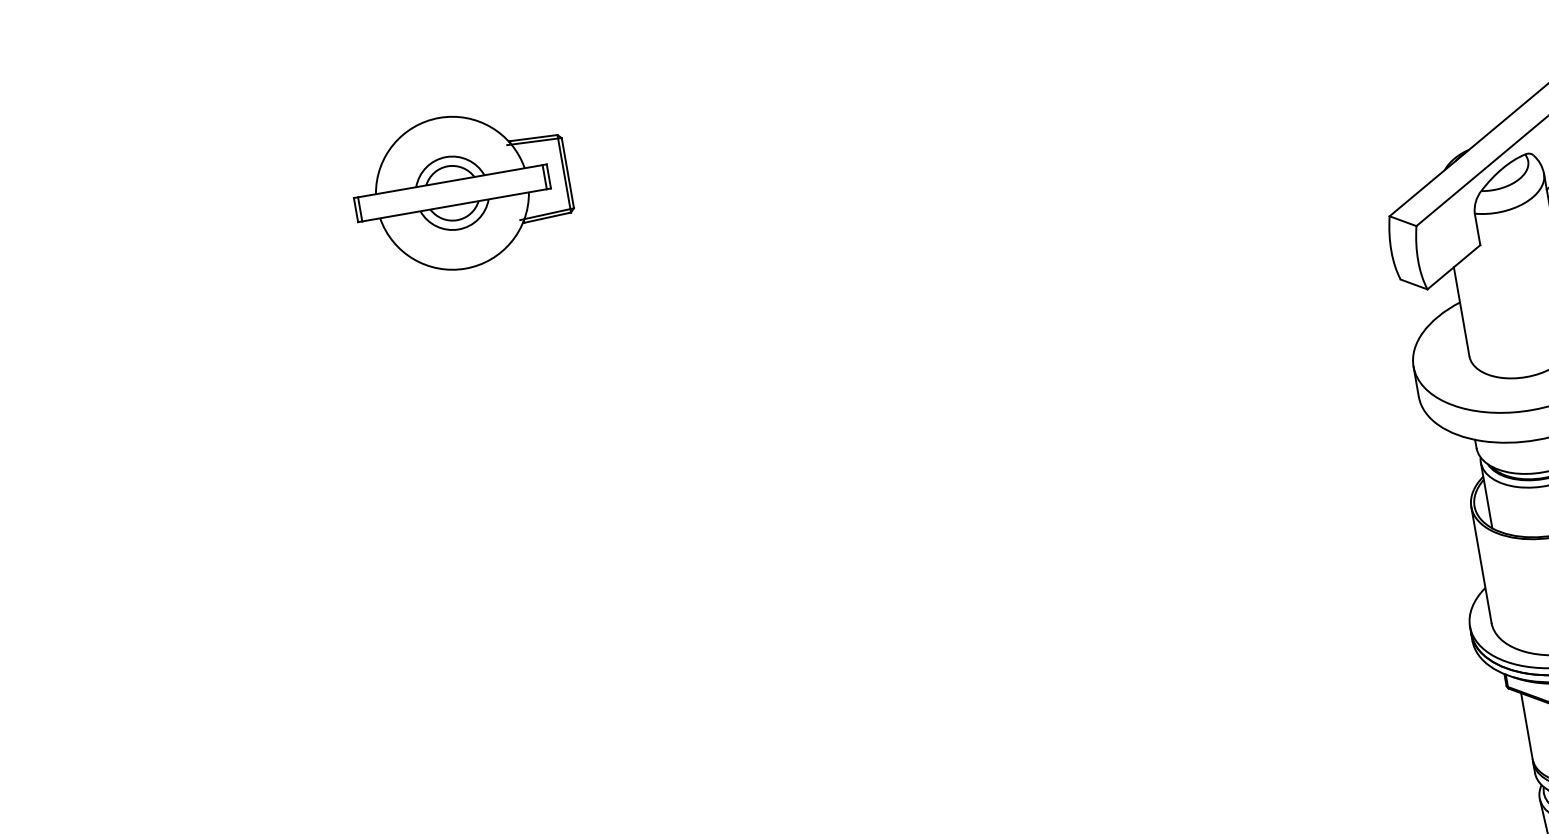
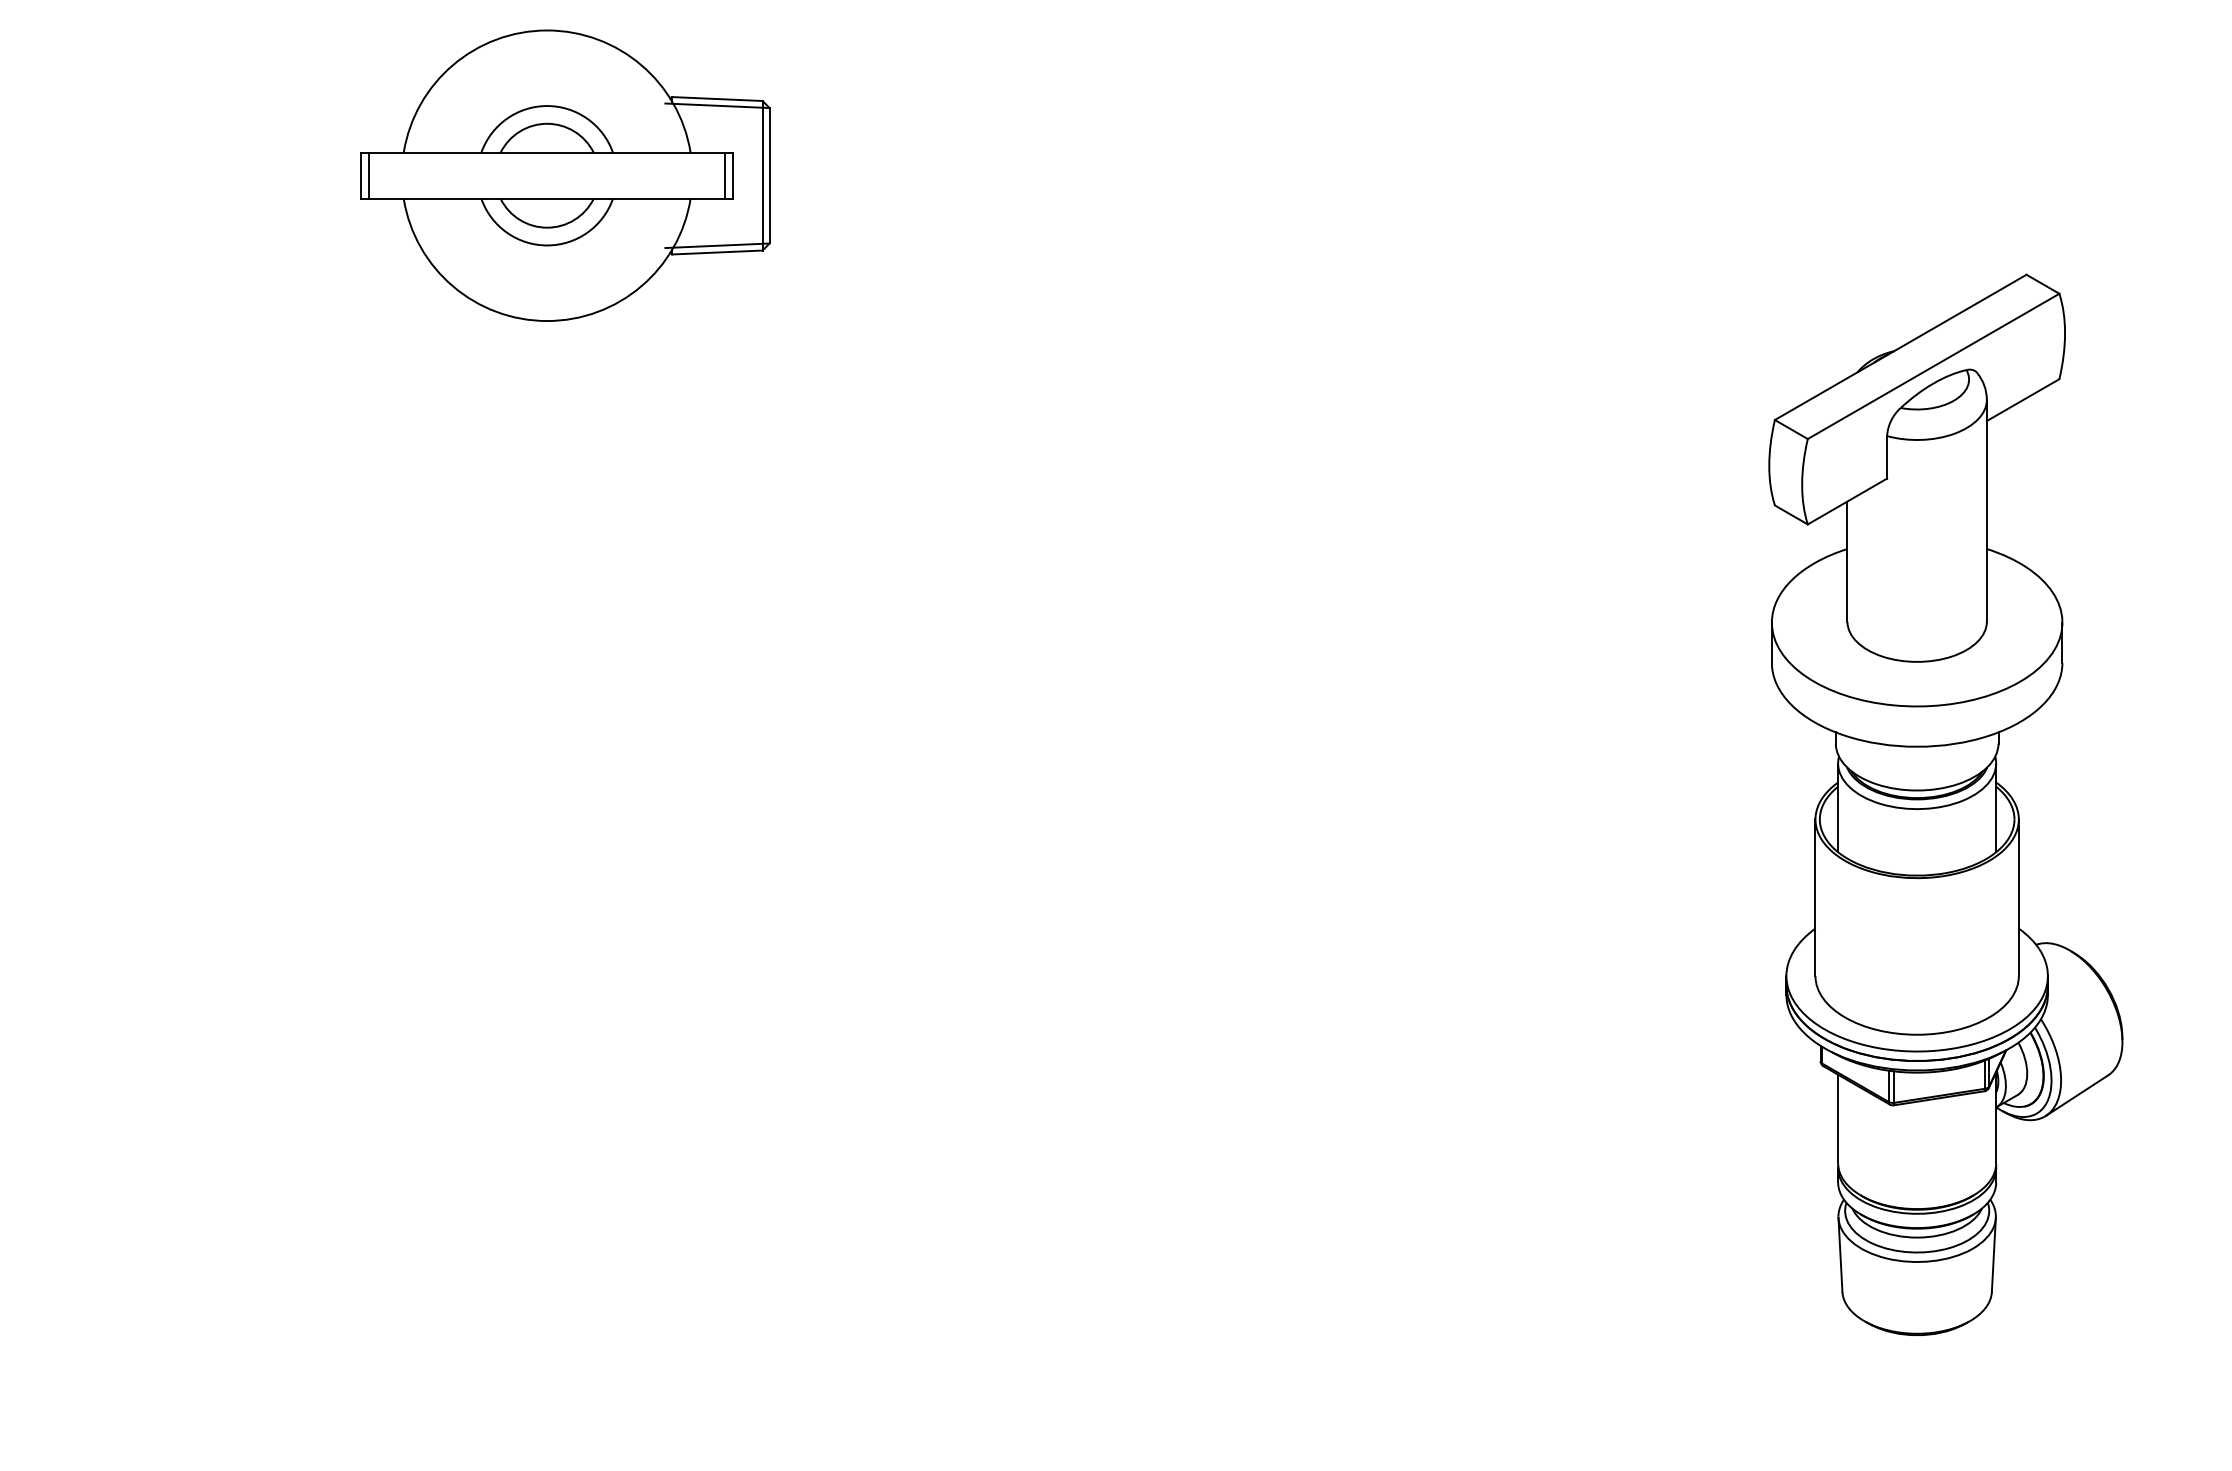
part: (461, 191) -> (565, 175), size x1.43

